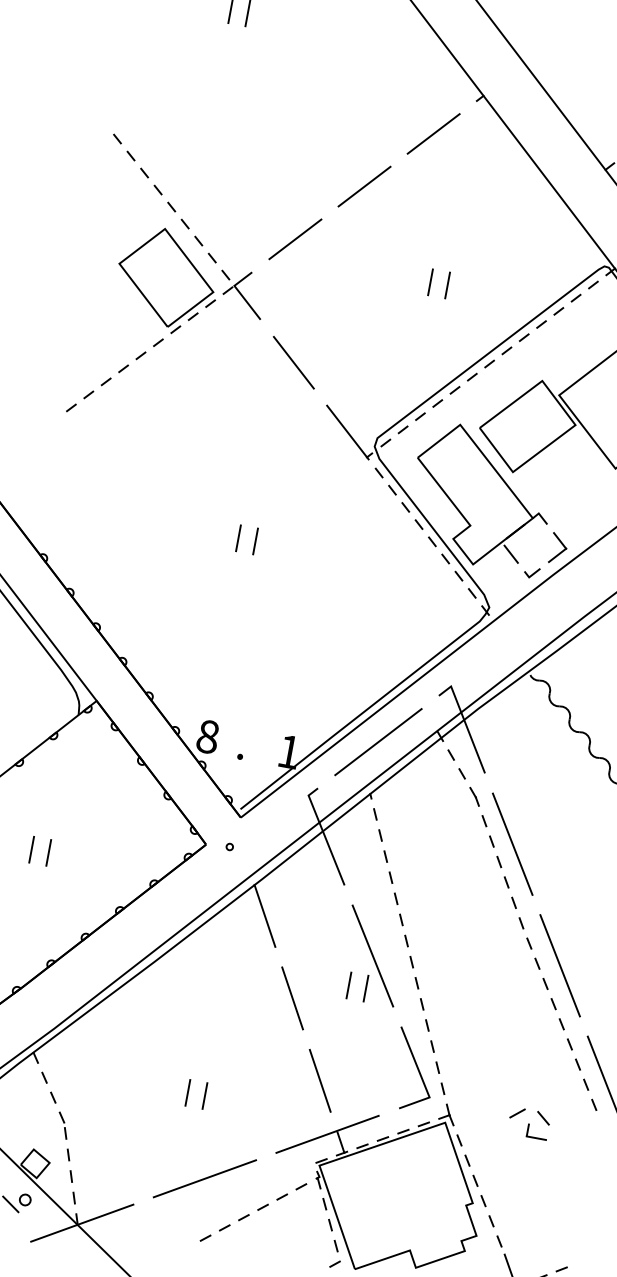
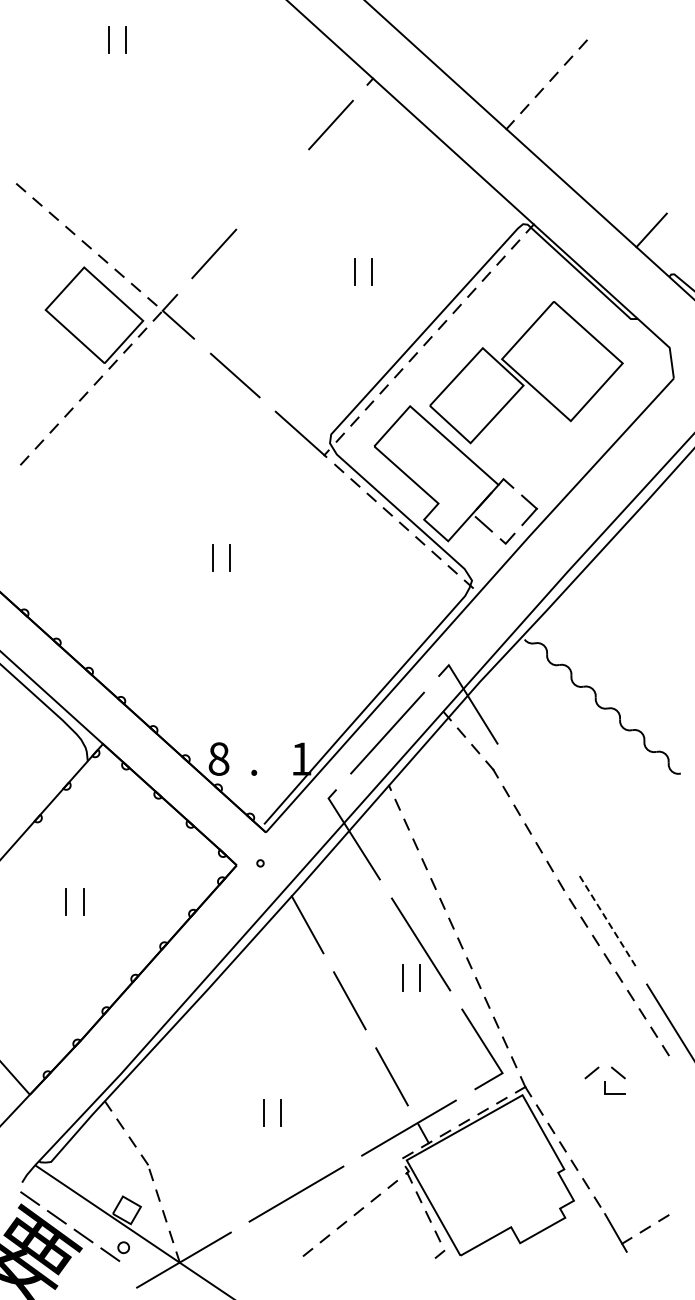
line: (364, 186) -> (272, 189), removed
line: (512, 843) -> (537, 808), removed
line: (559, 965) -> (606, 919), solid -> dashed

